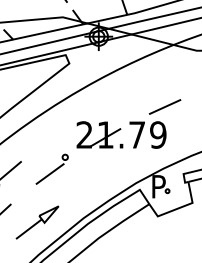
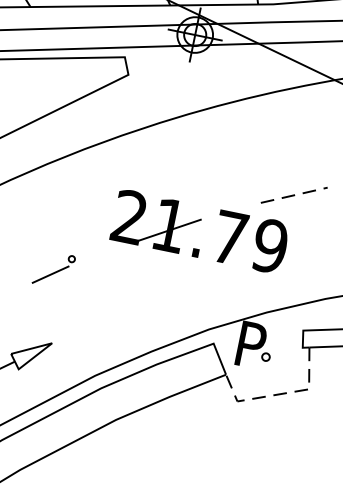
line: (165, 106) -> (295, 194), solid -> dashed
part: (51, 168) -> (53, 268), size x0.6
line: (177, 208) -> (278, 394), solid -> dashed

